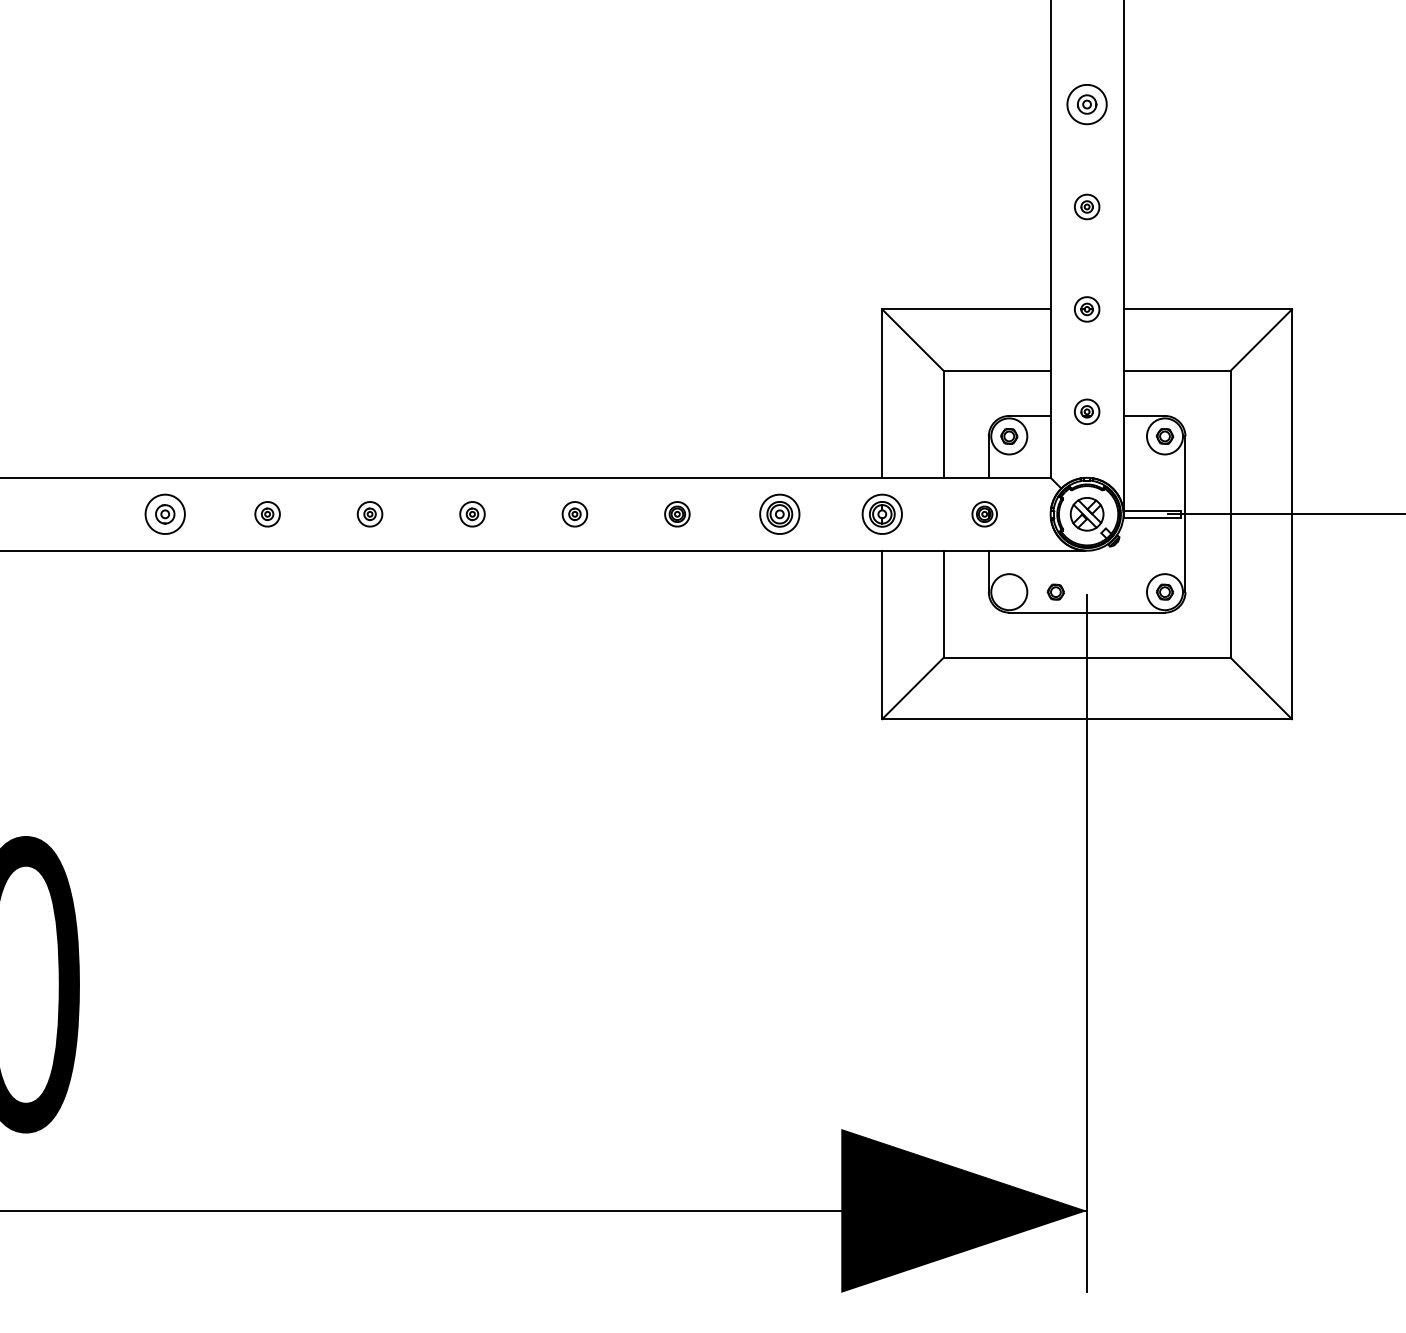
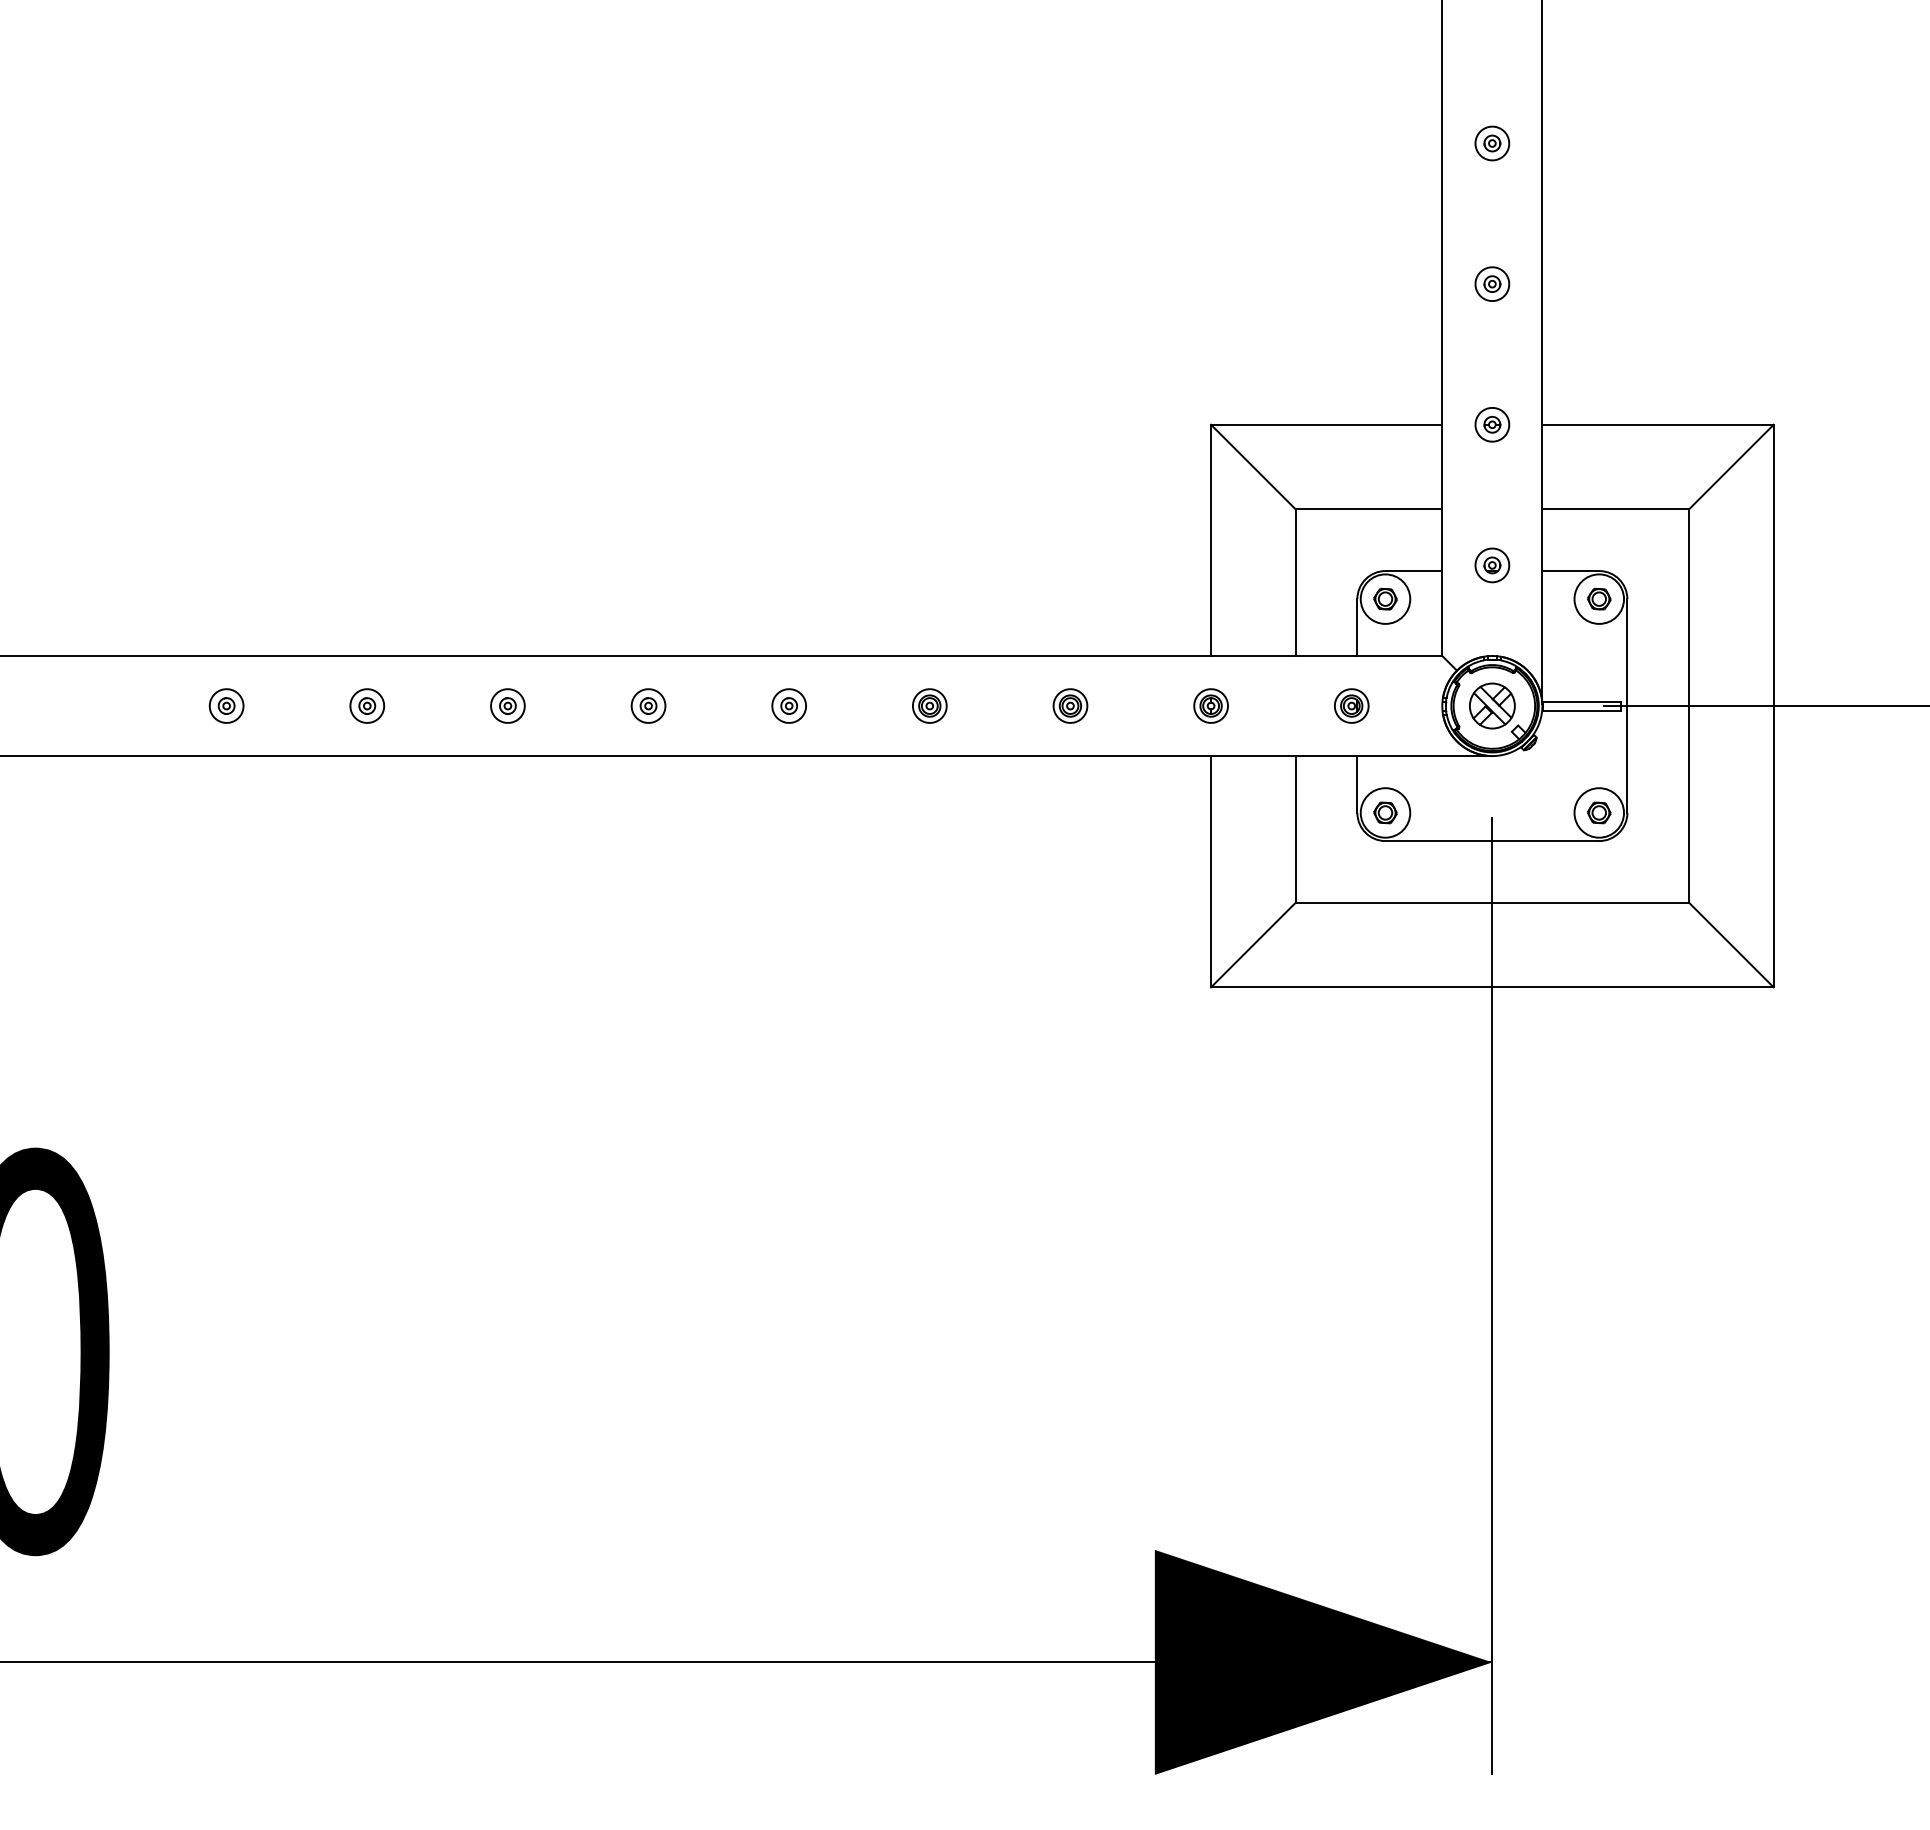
part: (1087, 104) -> (1492, 143), size x0.62
part: (165, 513) -> (226, 705), size x0.62
part: (779, 513) -> (1070, 705), size x0.62
part: (881, 513) -> (1210, 705), size x0.62
part: (1055, 591) -> (1385, 812), moved

